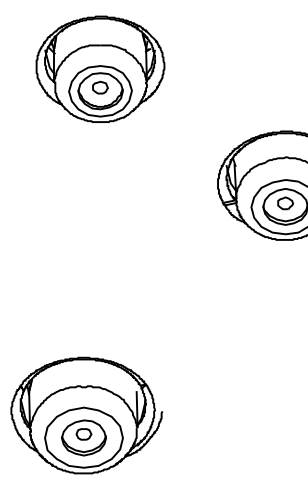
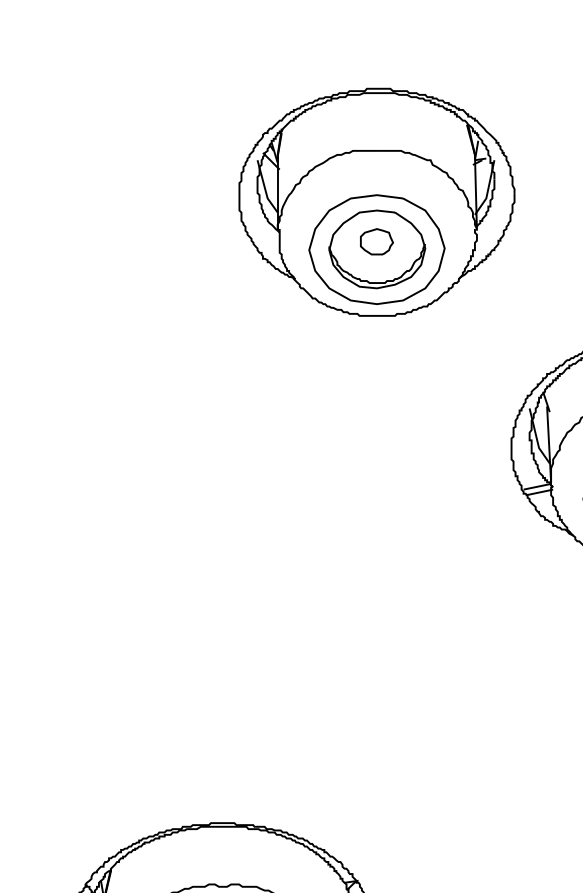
part: (100, 68) -> (376, 200), moved

